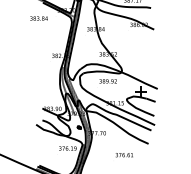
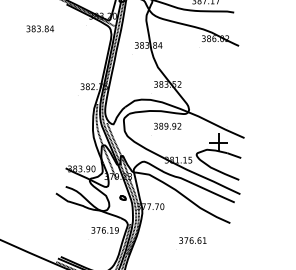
text: (38, 18) -> (39, 28), moved

